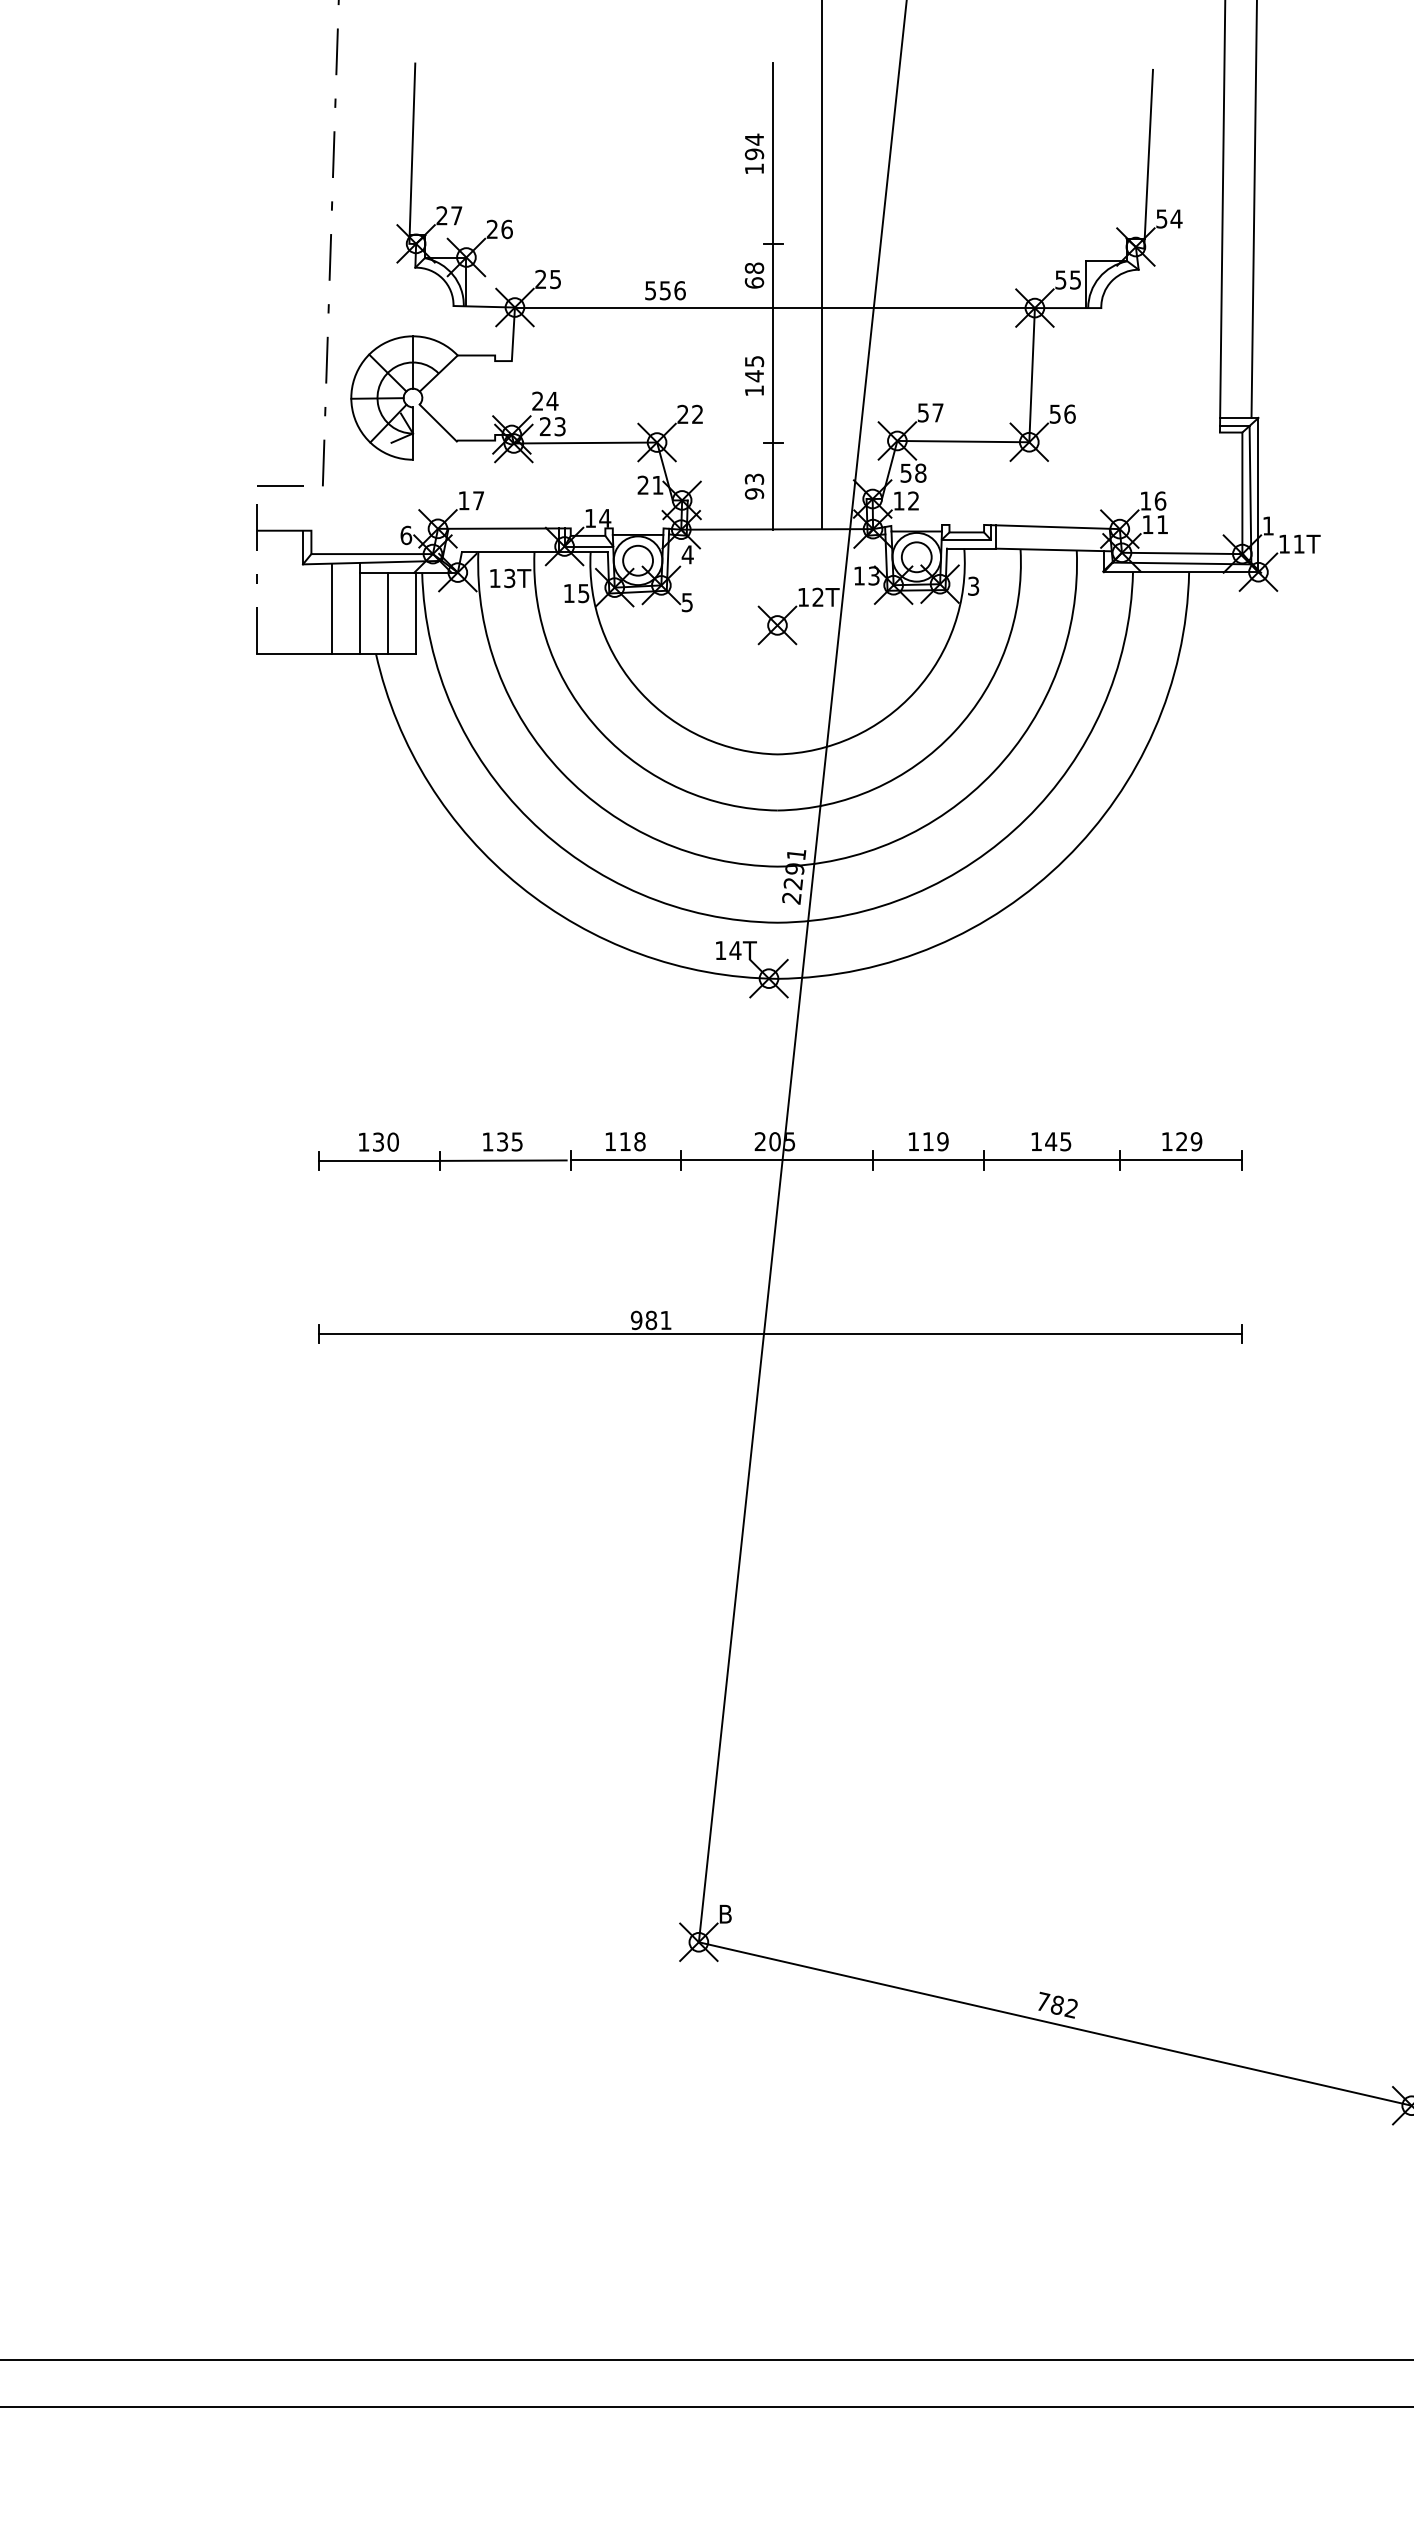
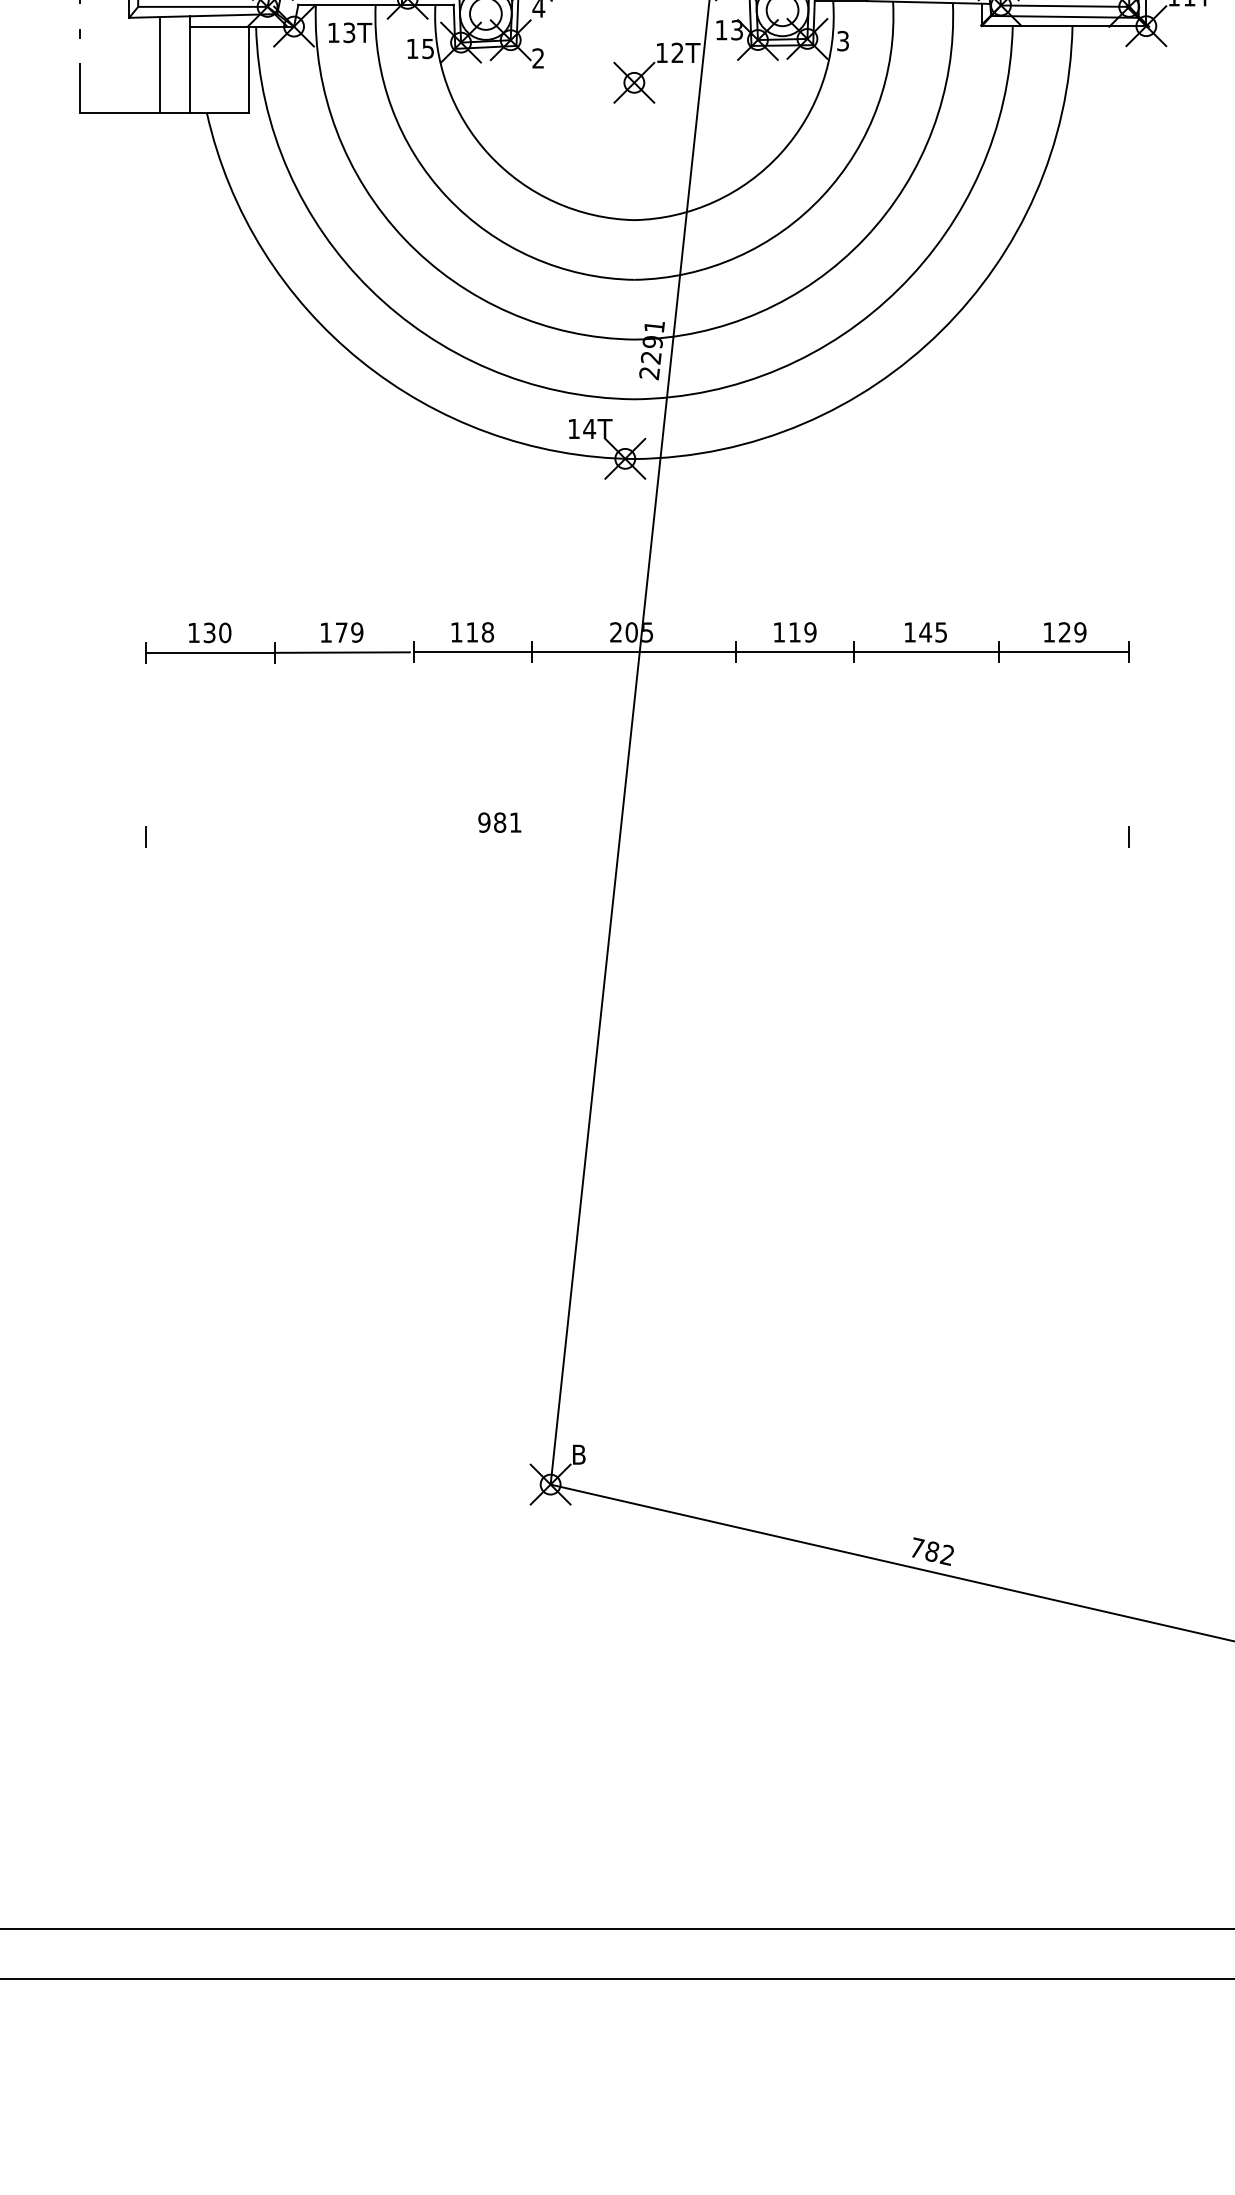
text: (686, 602) -> (537, 58), 5 -> 2
line: (387, 612) -> (219, 69), removed
text: (509, 1141) -> (349, 632), 135 -> 179
line: (780, 1333) -> (637, 836), removed

